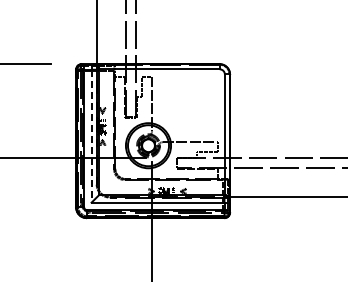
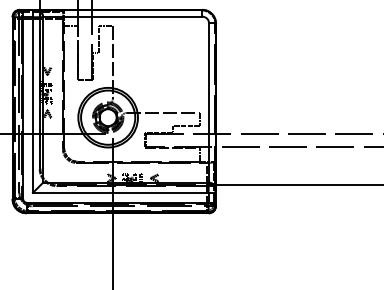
line: (91, 136) -> (32, 105), dashed -> solid

